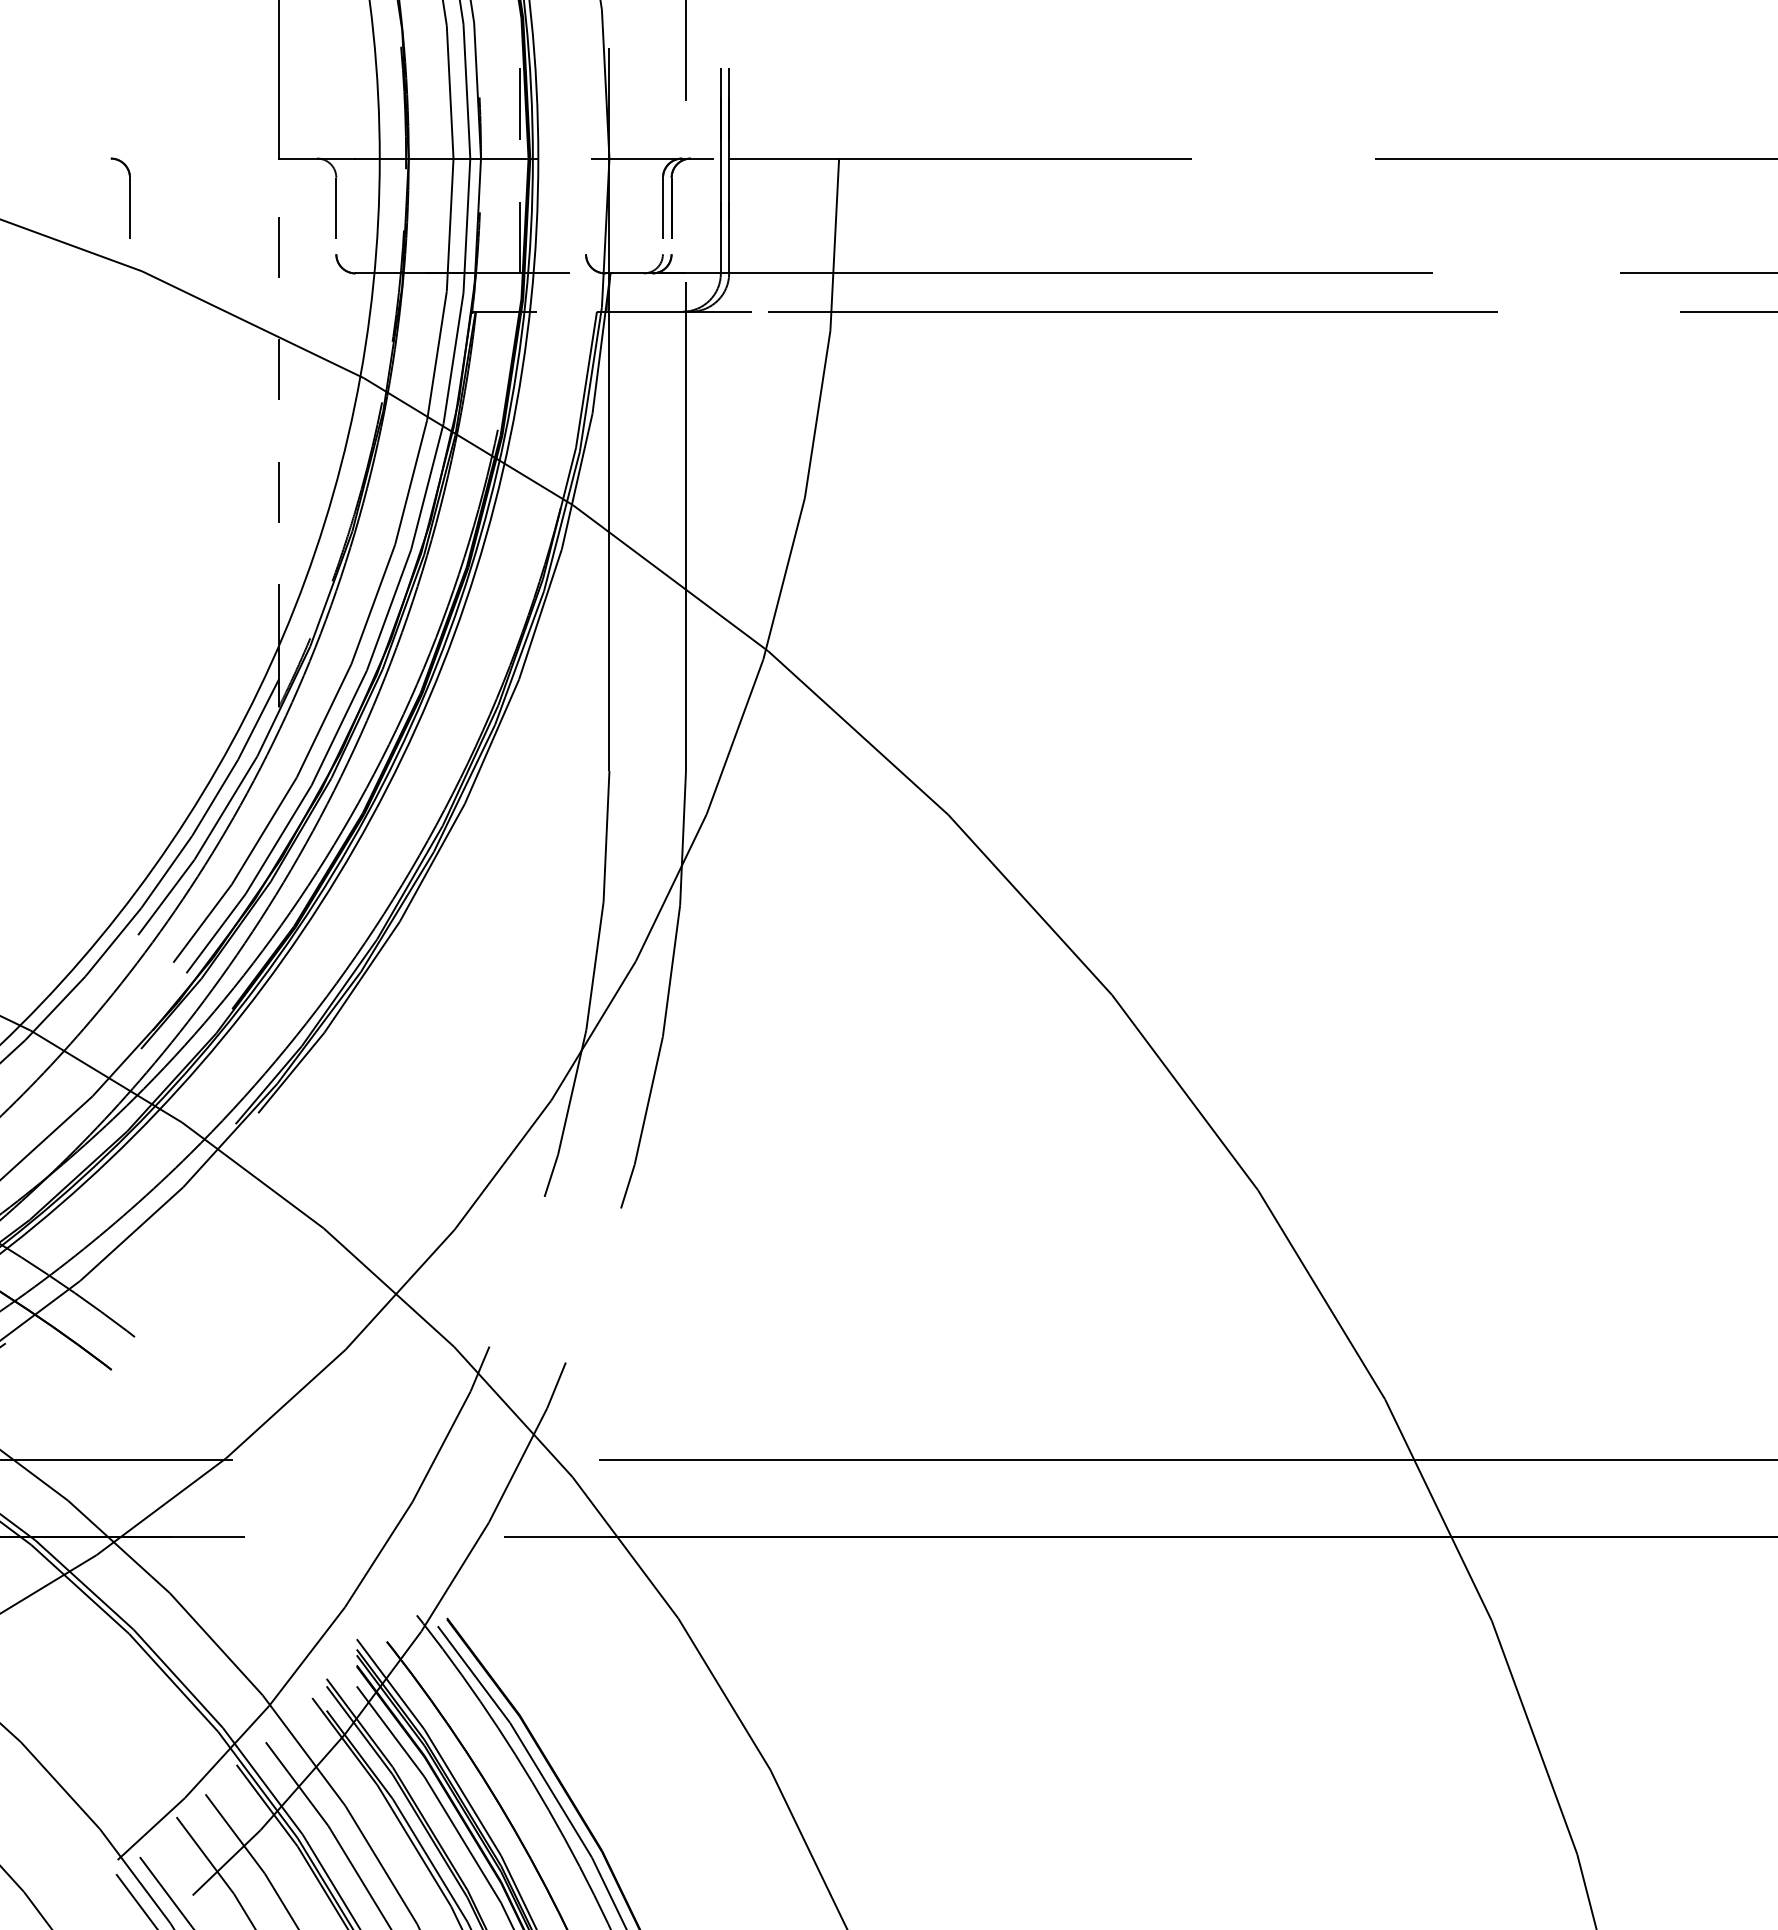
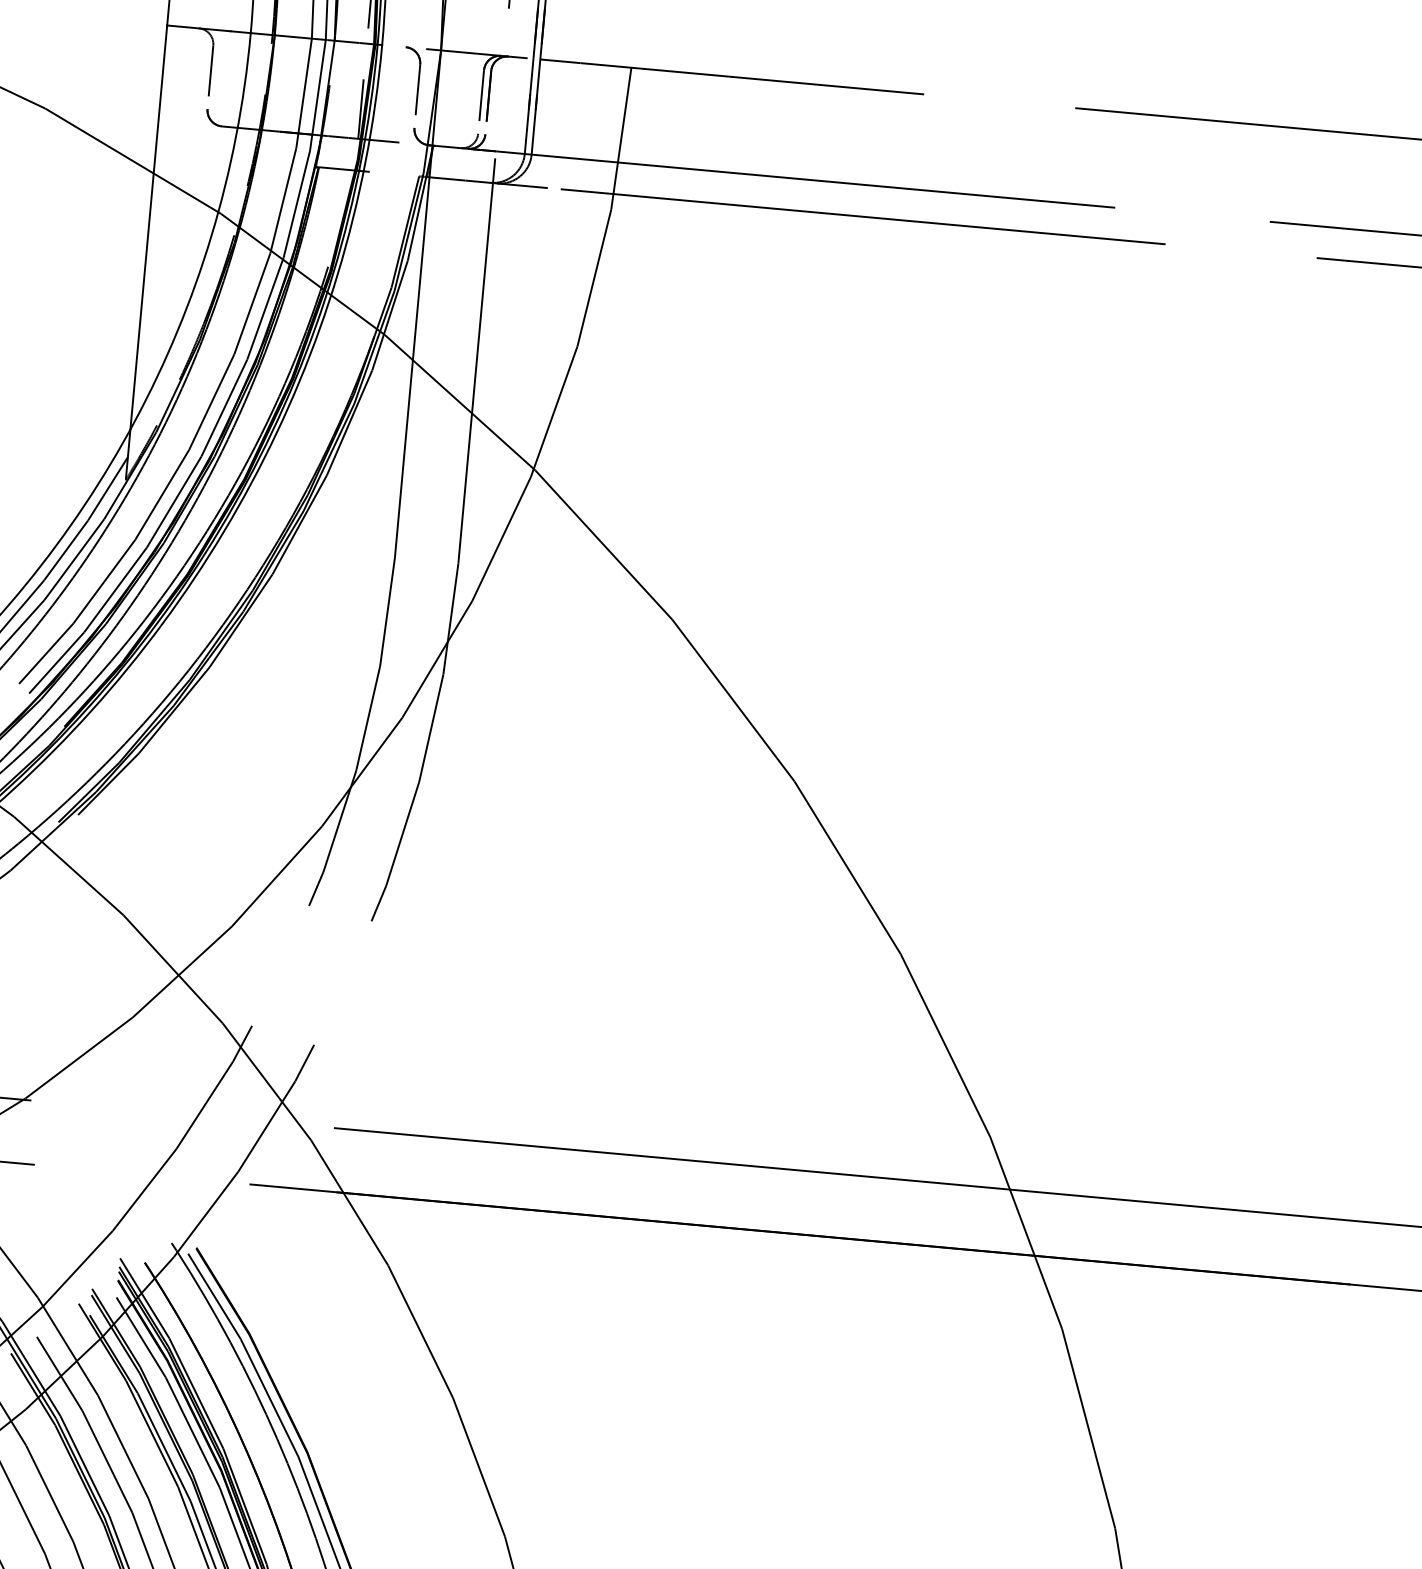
part: (129, 197) -> (418, 80), moved
line: (278, 401) -> (148, 226), dashed -> solid

